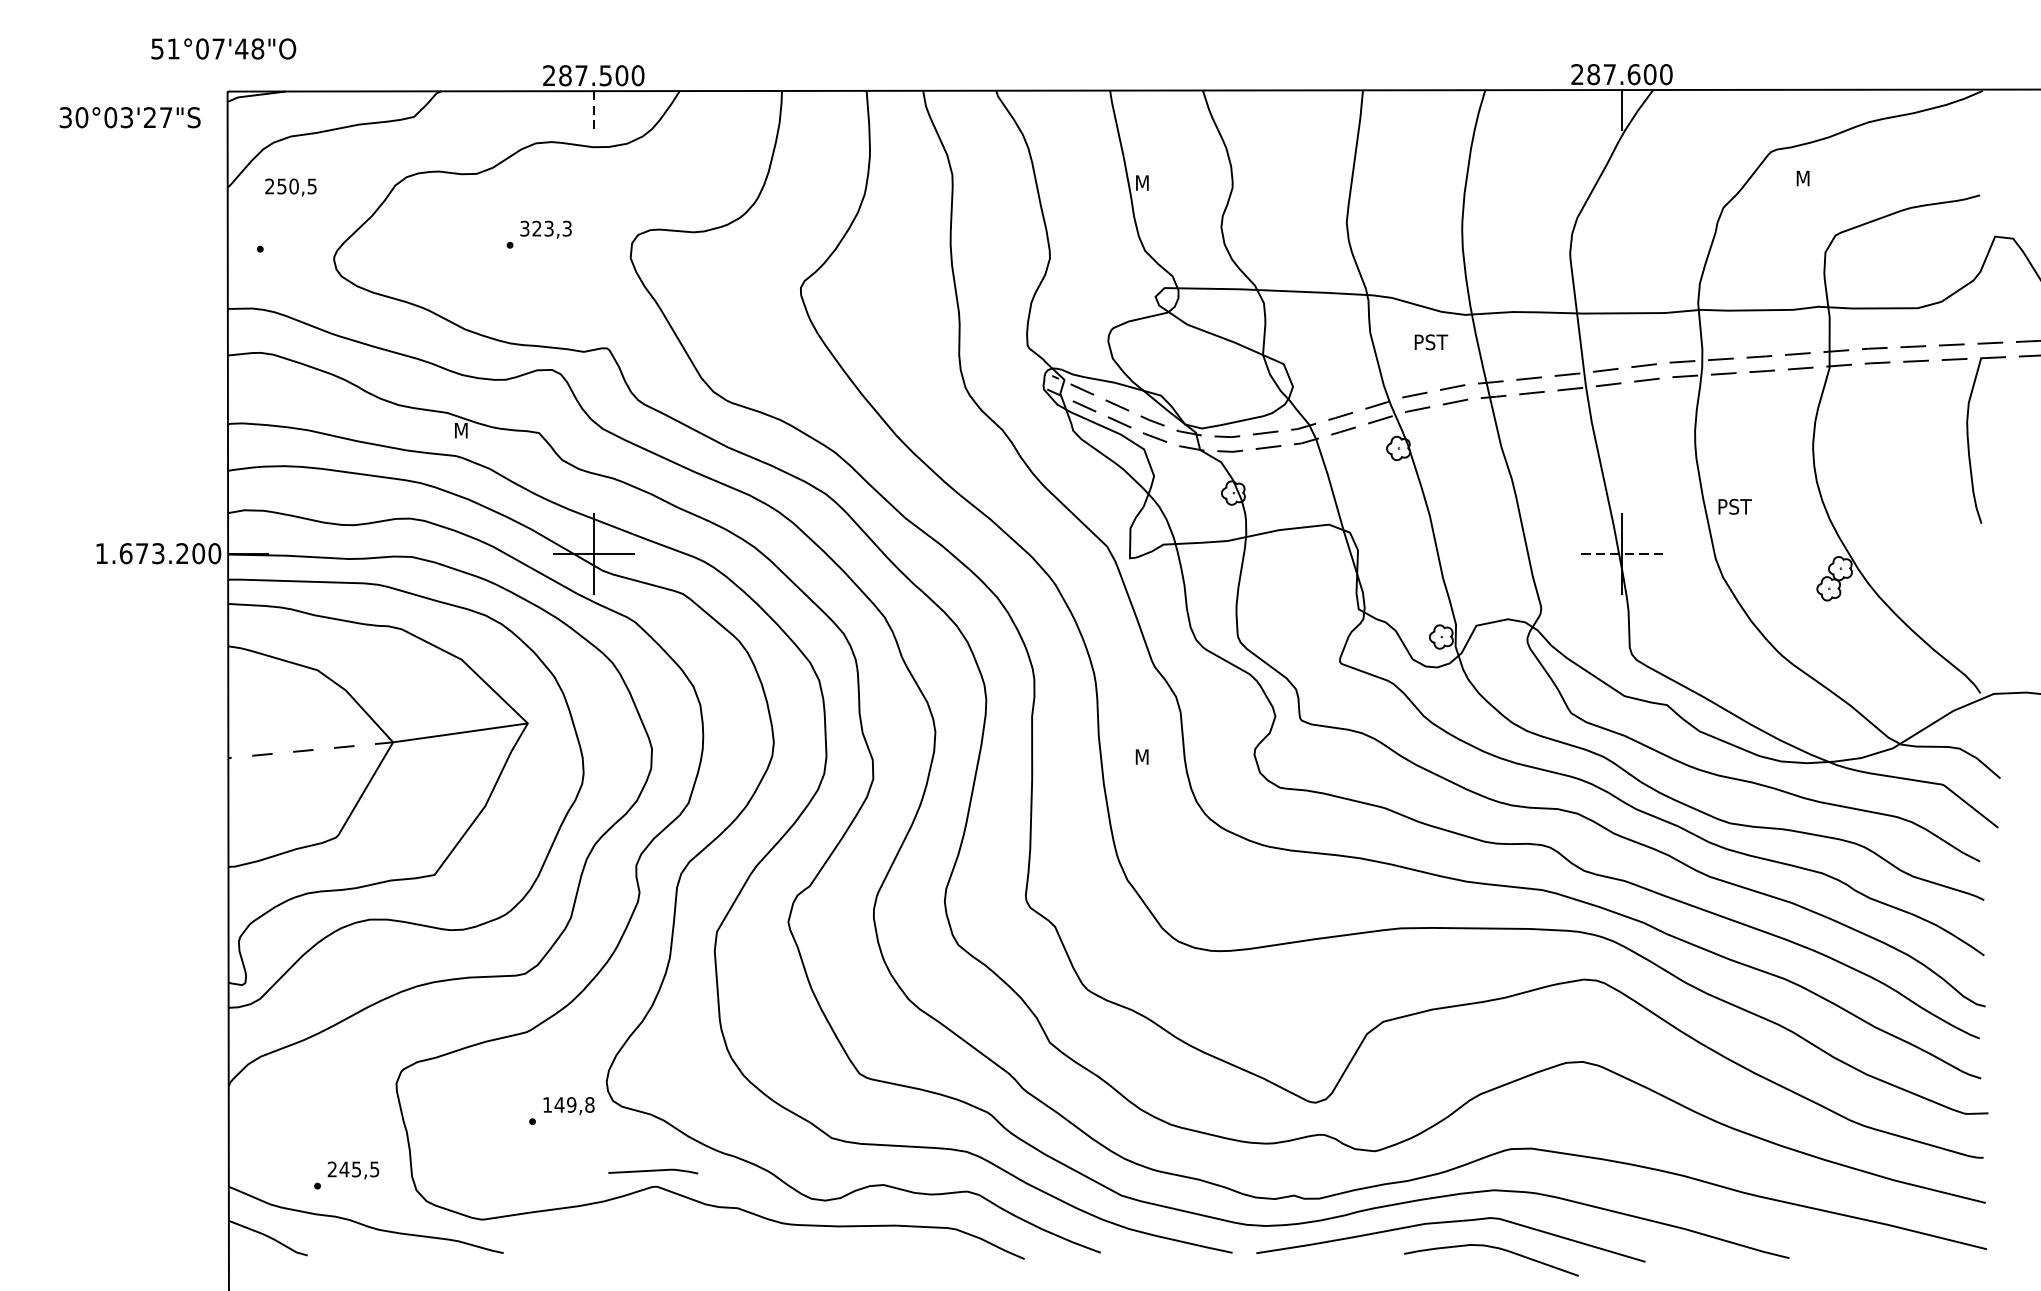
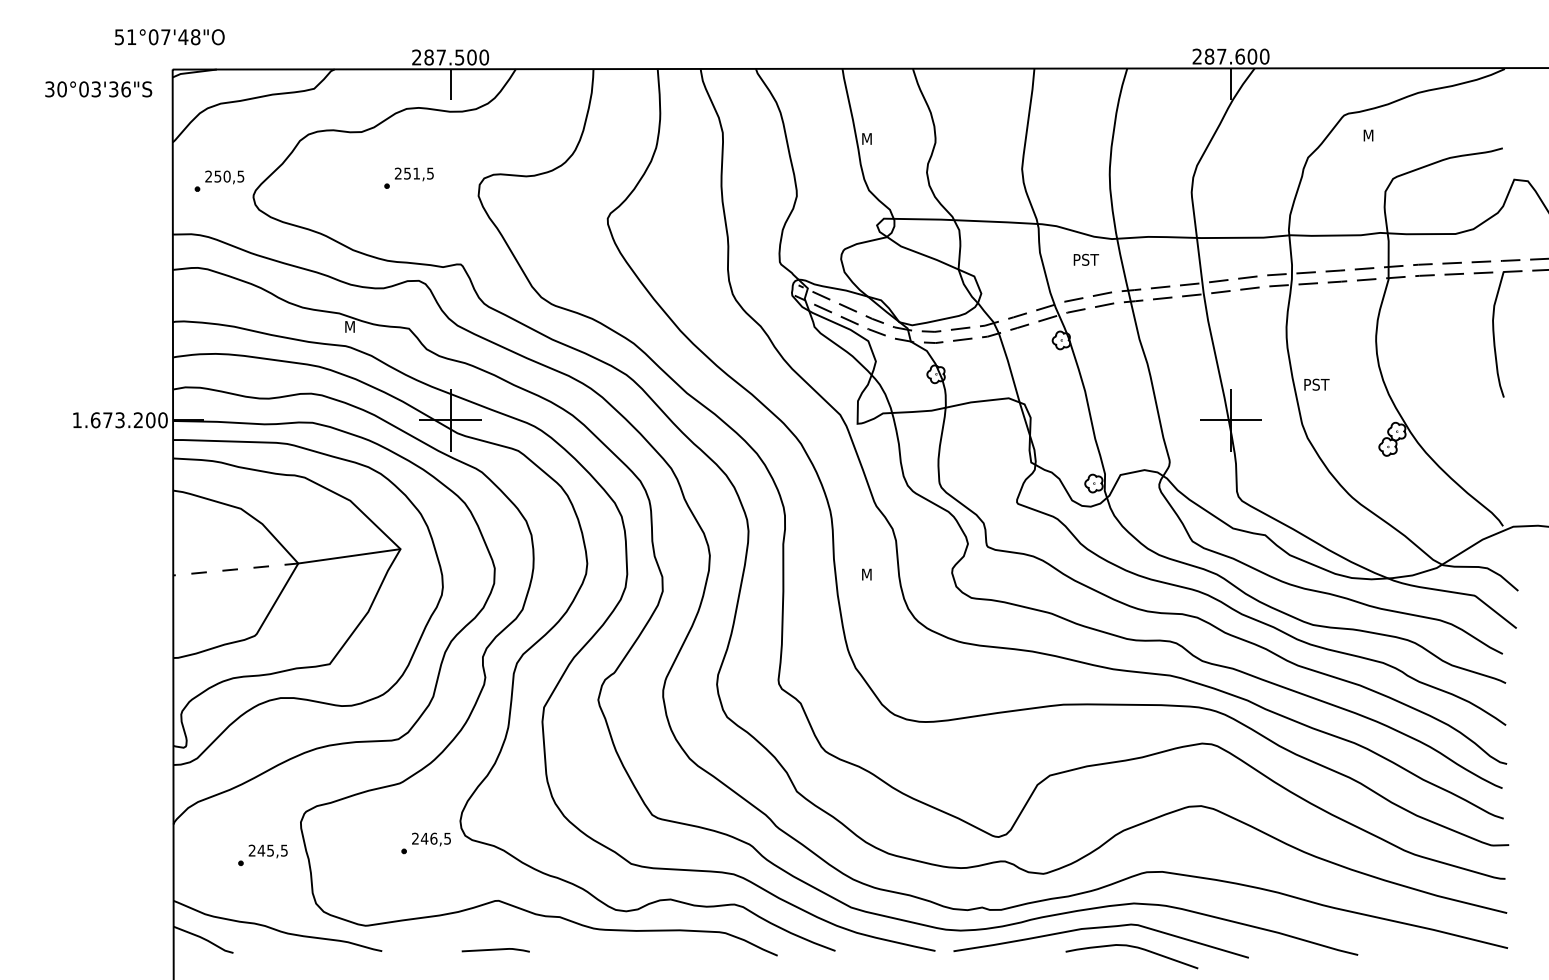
line: (593, 111) -> (450, 84), dashed -> solid
text: (157, 117) -> (119, 89), 30°03'27"S -> 30°03'36"S
text: (290, 187) -> (224, 177), moved
text: (546, 228) -> (414, 173), 323,3 -> 251,5
line: (1621, 553) -> (1230, 420), dashed -> solid
text: (568, 1104) -> (431, 838), 149,8 -> 246,5
line: (652, 1171) -> (495, 950), moved
part: (345, 1174) -> (262, 854), moved

